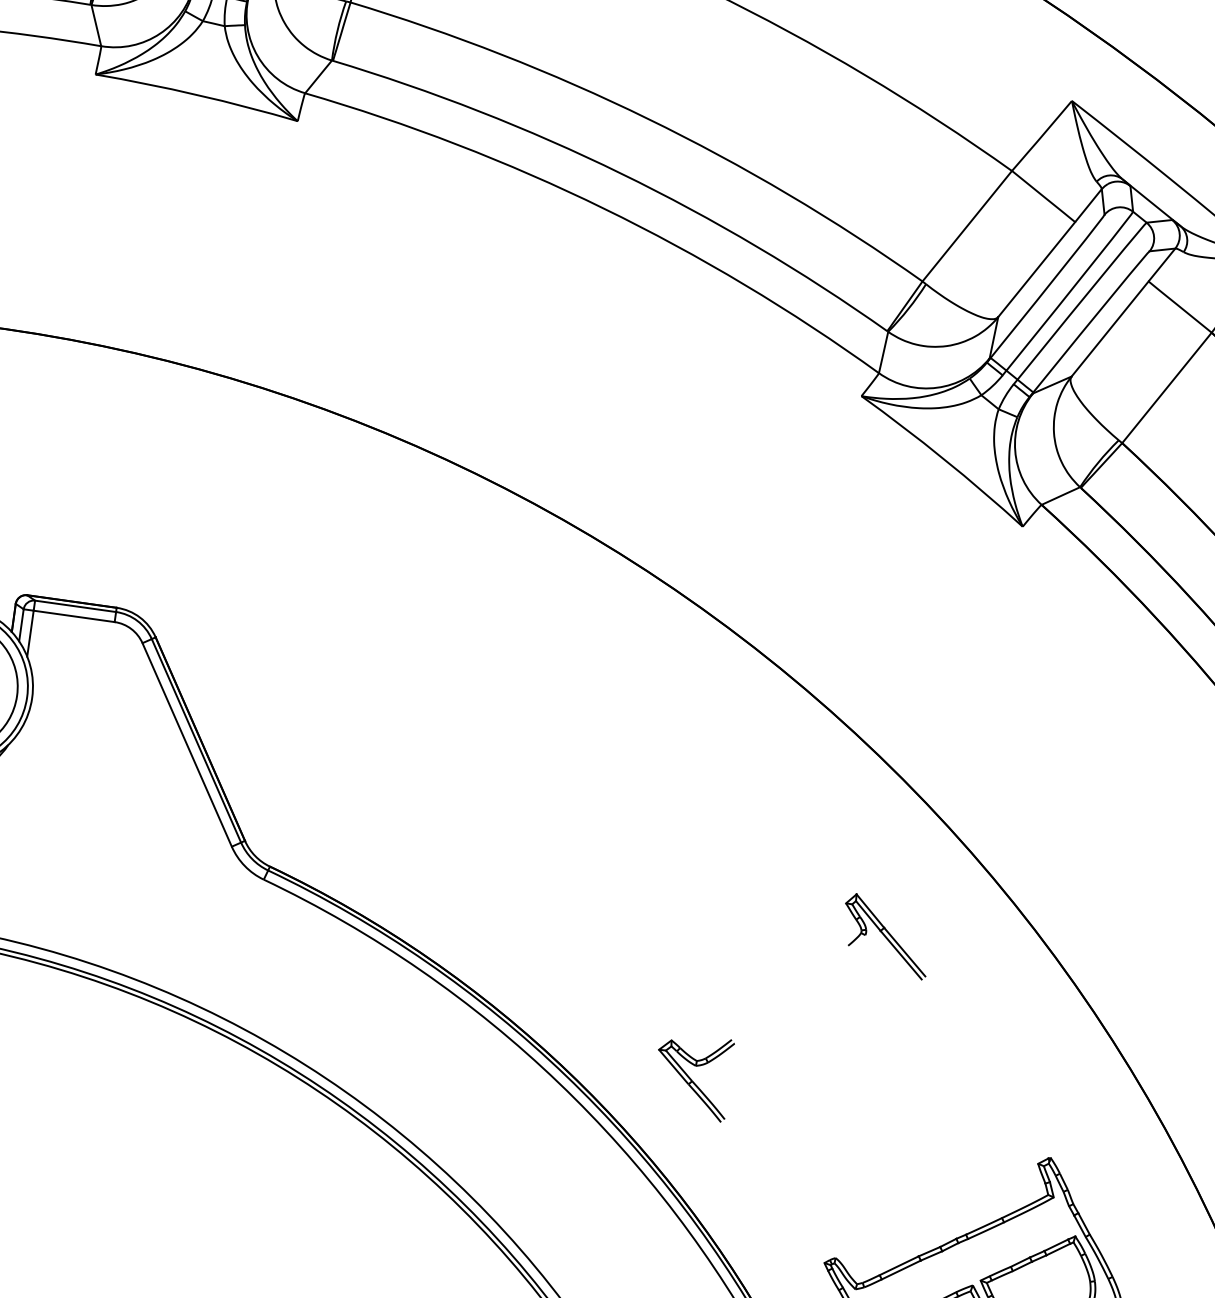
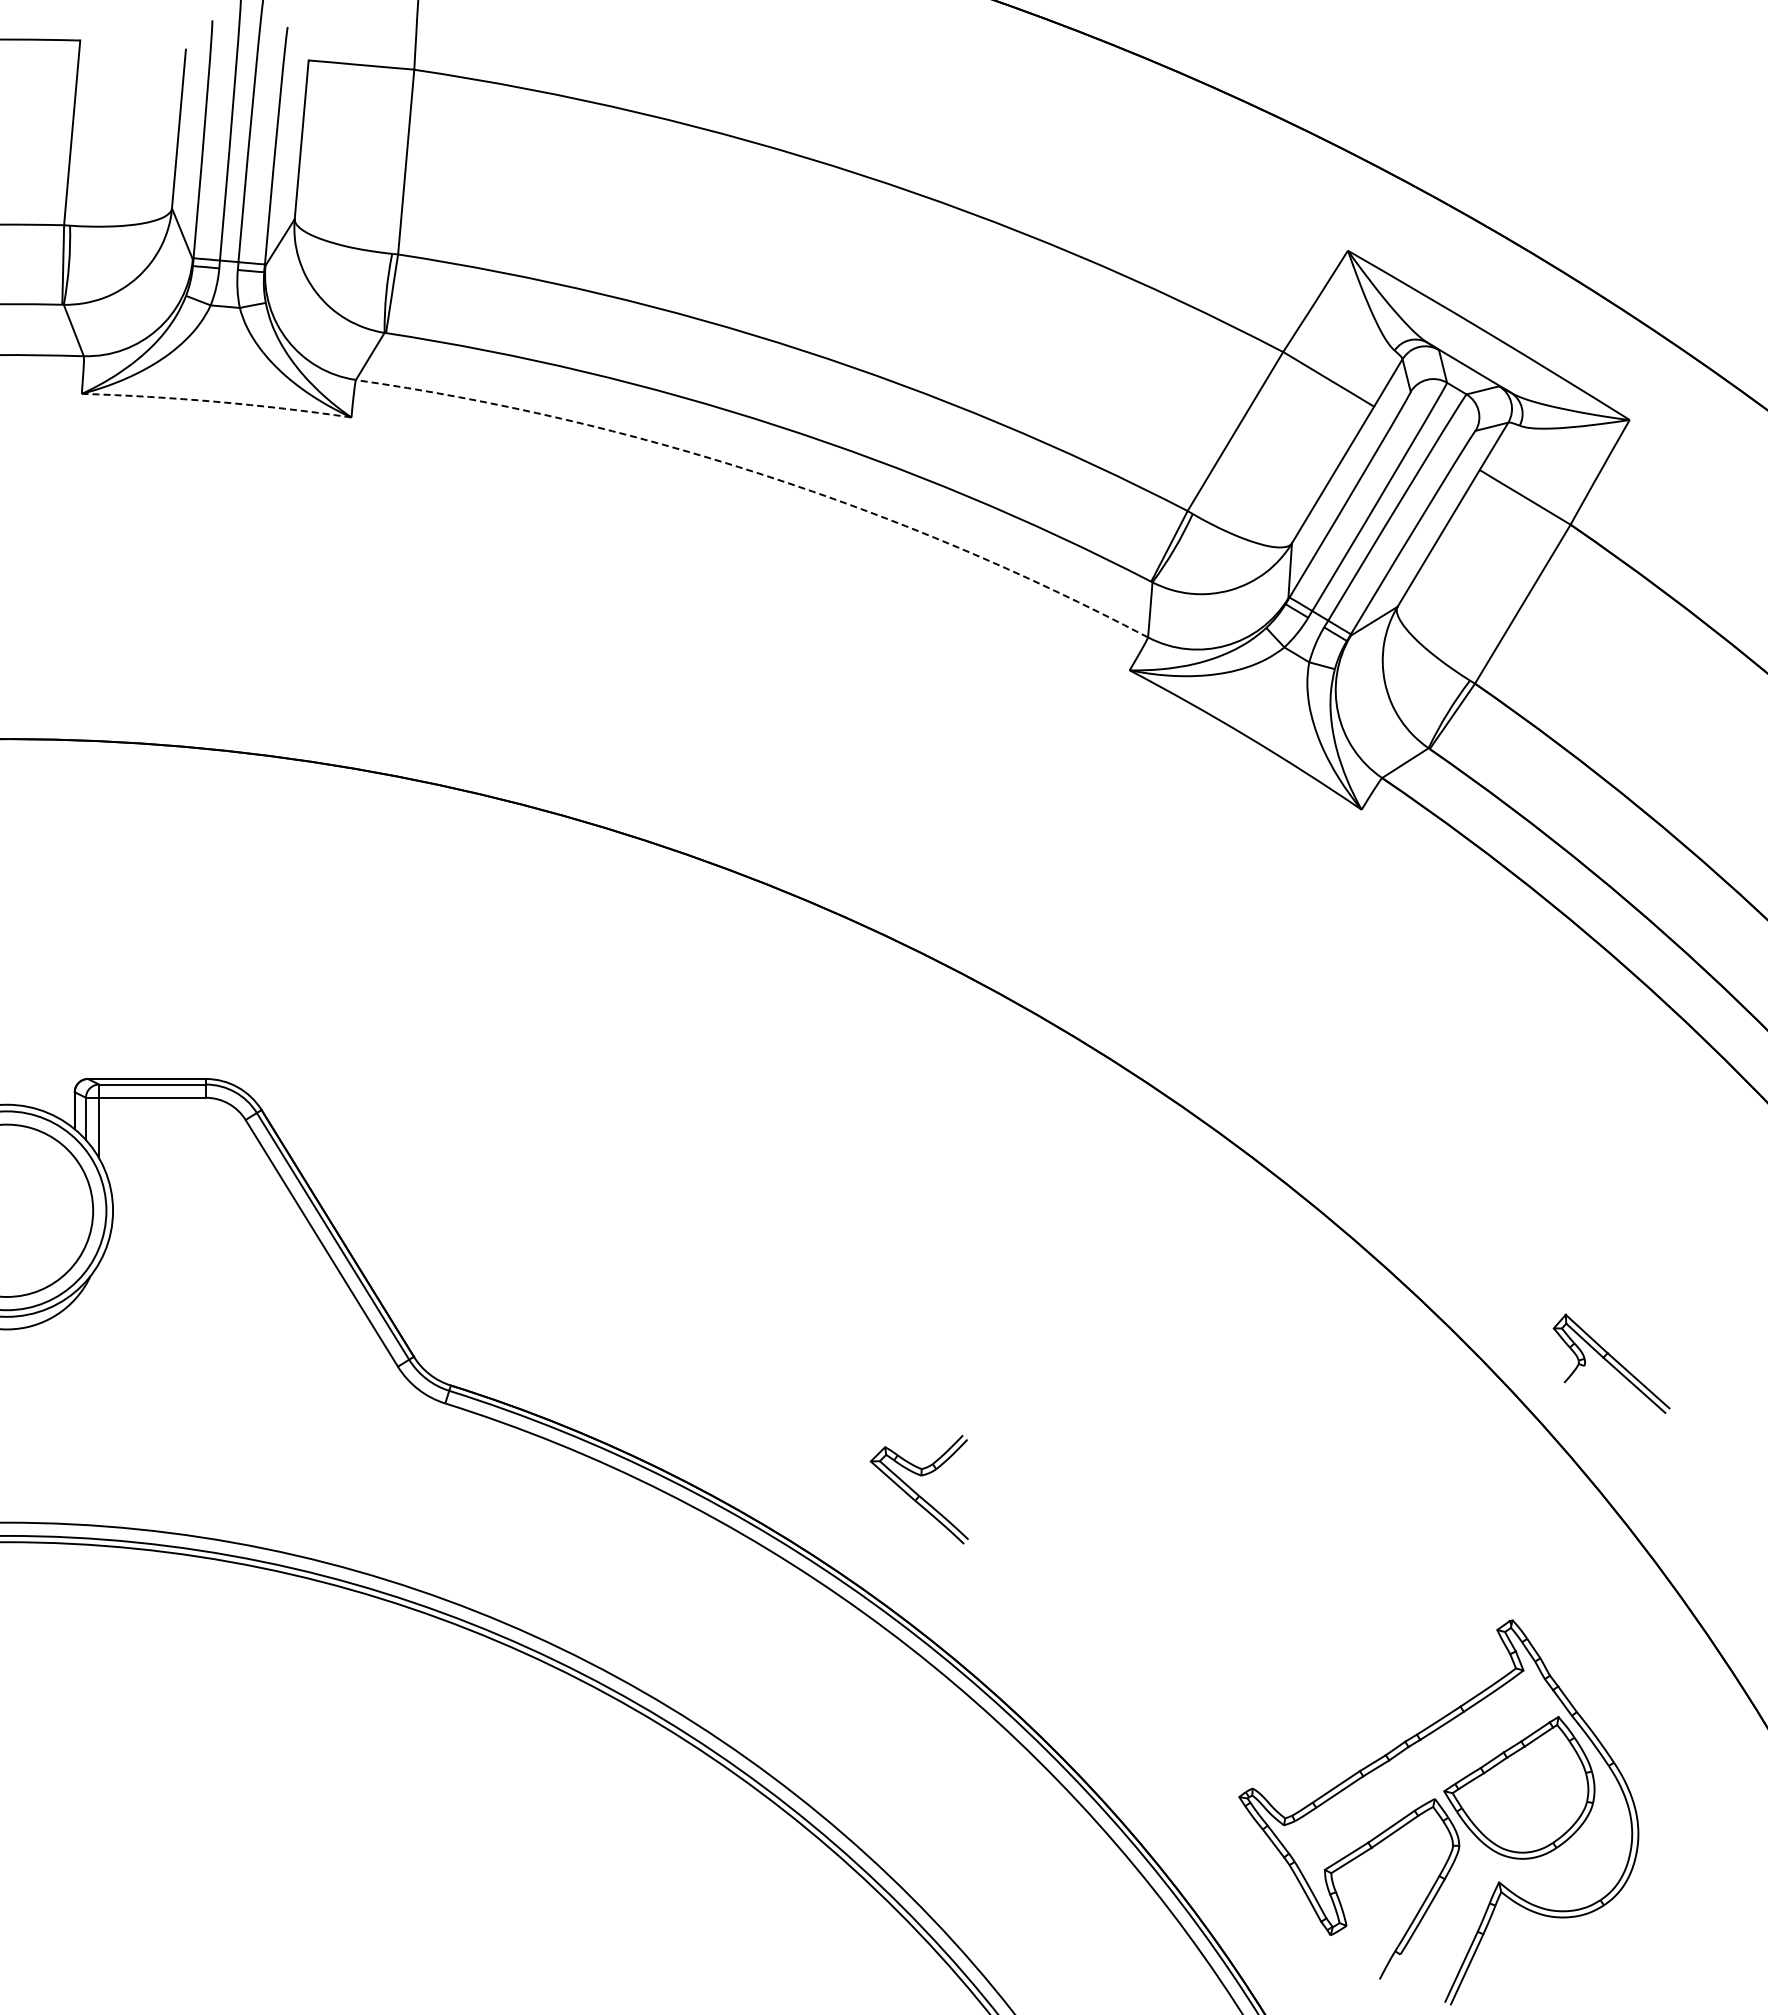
arc: (197, 94) -> (216, 401), solid -> dashed
arc: (603, 208) -> (762, 474), solid -> dashed
part: (886, 936) -> (1611, 1363), moved
part: (692, 1076) -> (918, 1489), moved

